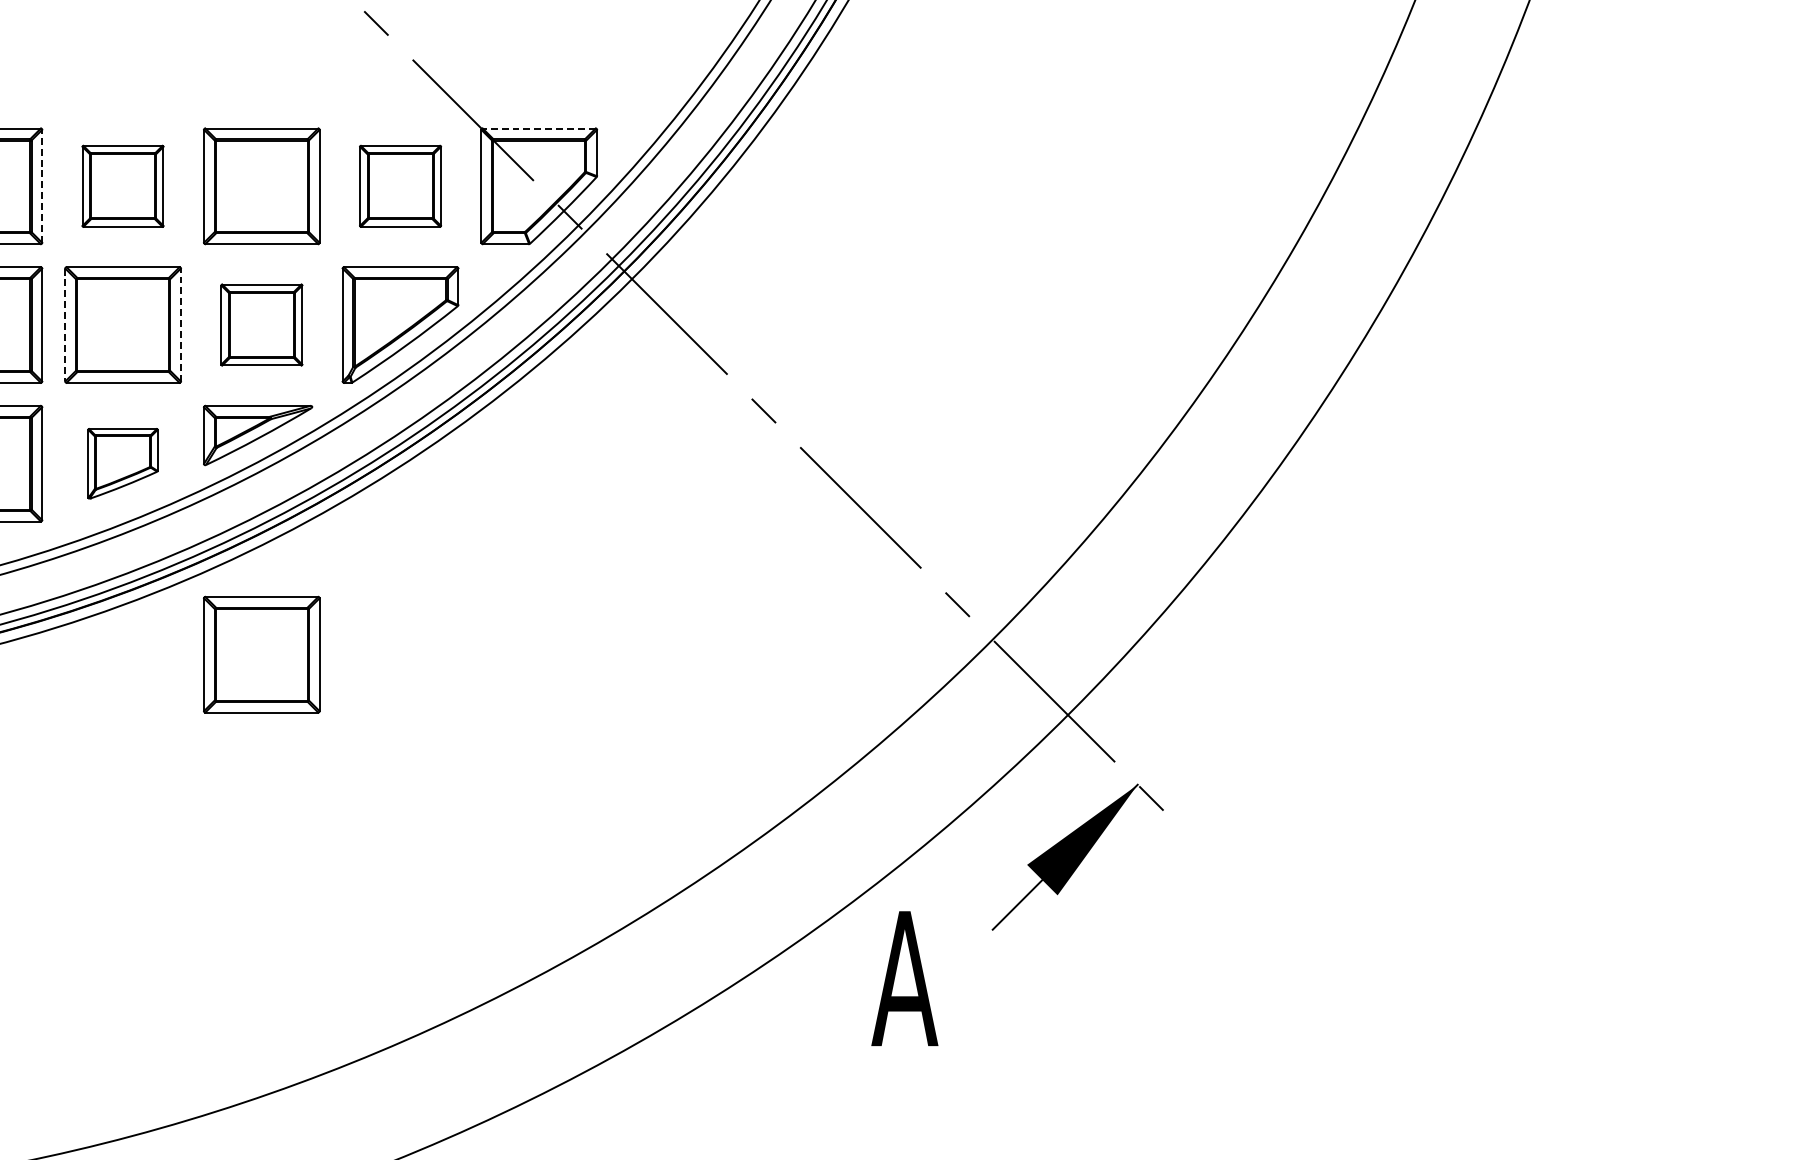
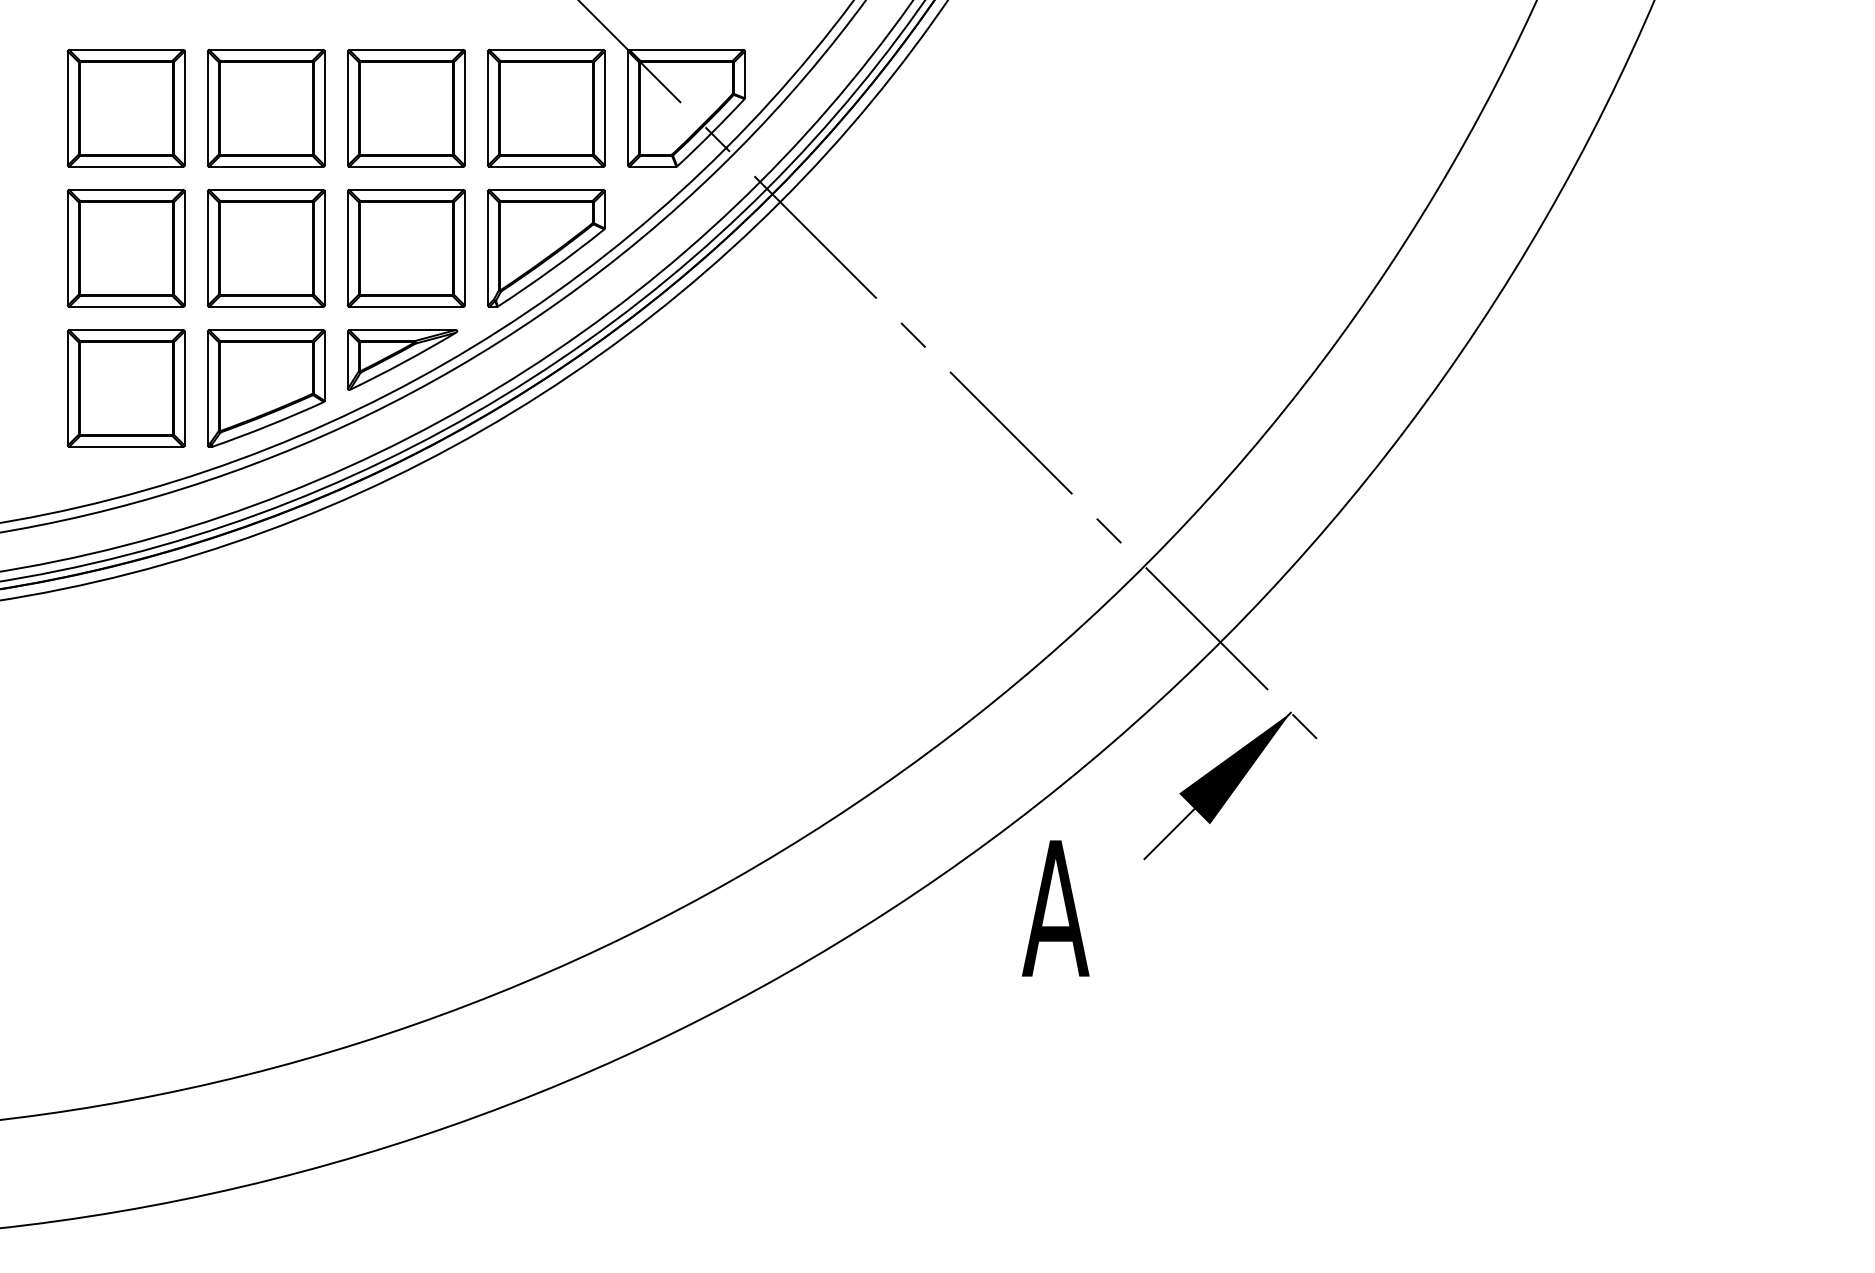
line: (539, 128) -> (686, 50), dashed -> solid
line: (42, 185) -> (184, 107), dashed -> solid
part: (122, 186) -> (265, 108), size x1.43
part: (400, 186) -> (546, 108), size x1.43
line: (180, 324) -> (324, 247), dashed -> solid
line: (64, 325) -> (207, 248), dashed -> solid
part: (261, 325) -> (406, 248), size x1.43
part: (122, 463) -> (265, 388), size x1.67
part: (261, 654) -> (406, 581), removed

